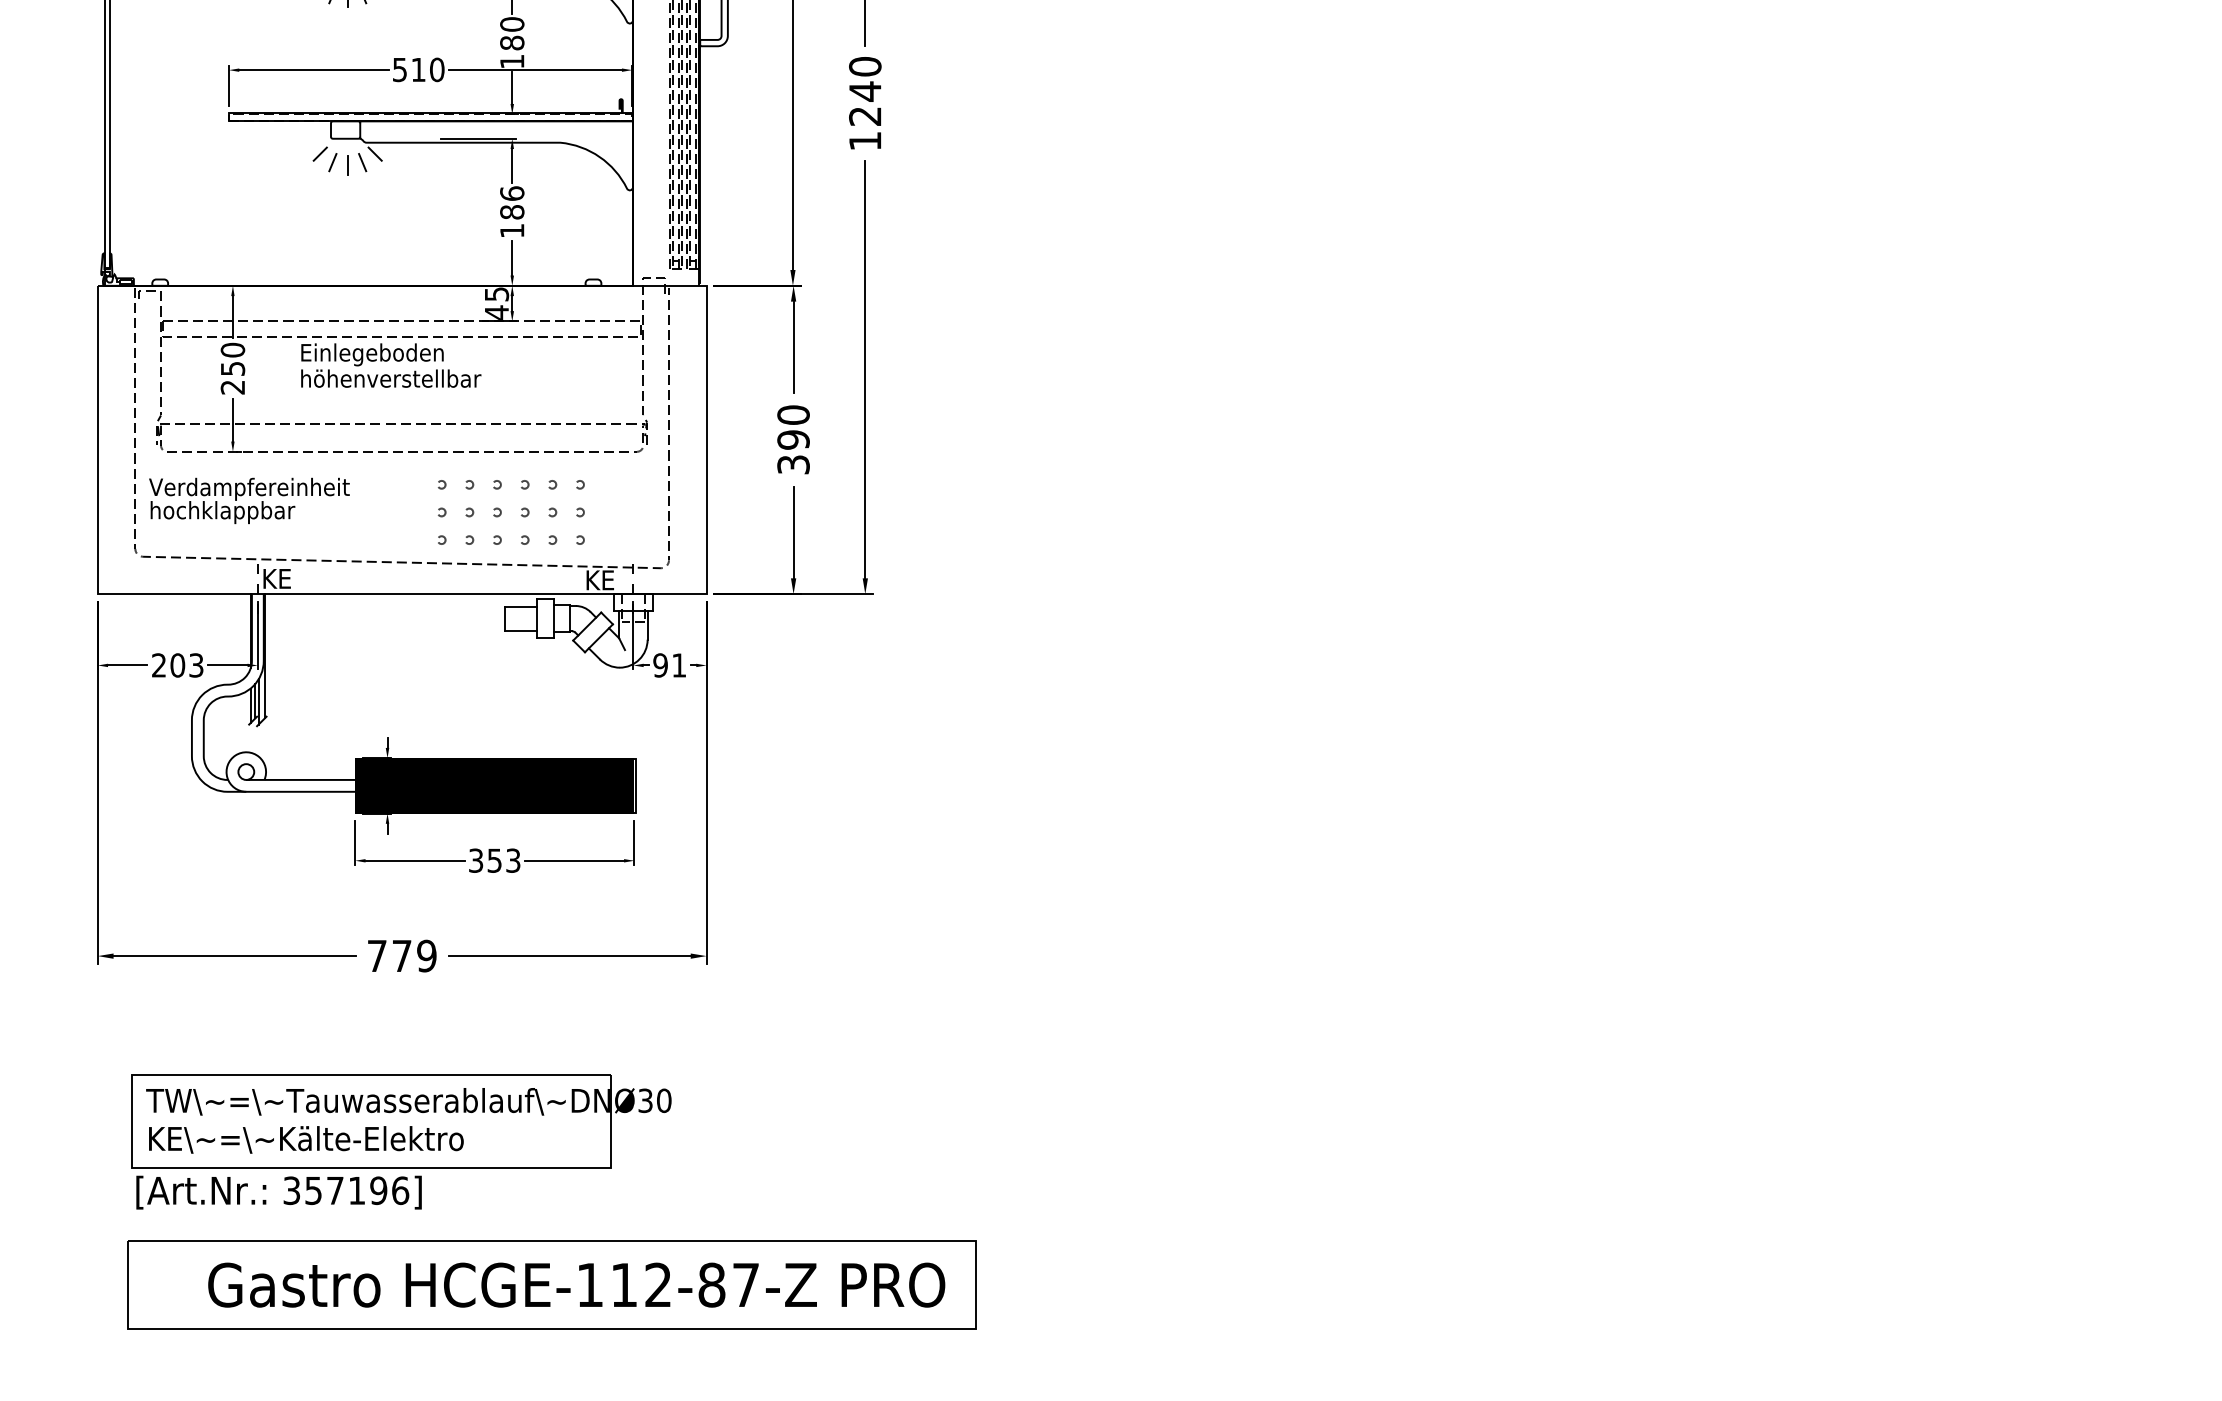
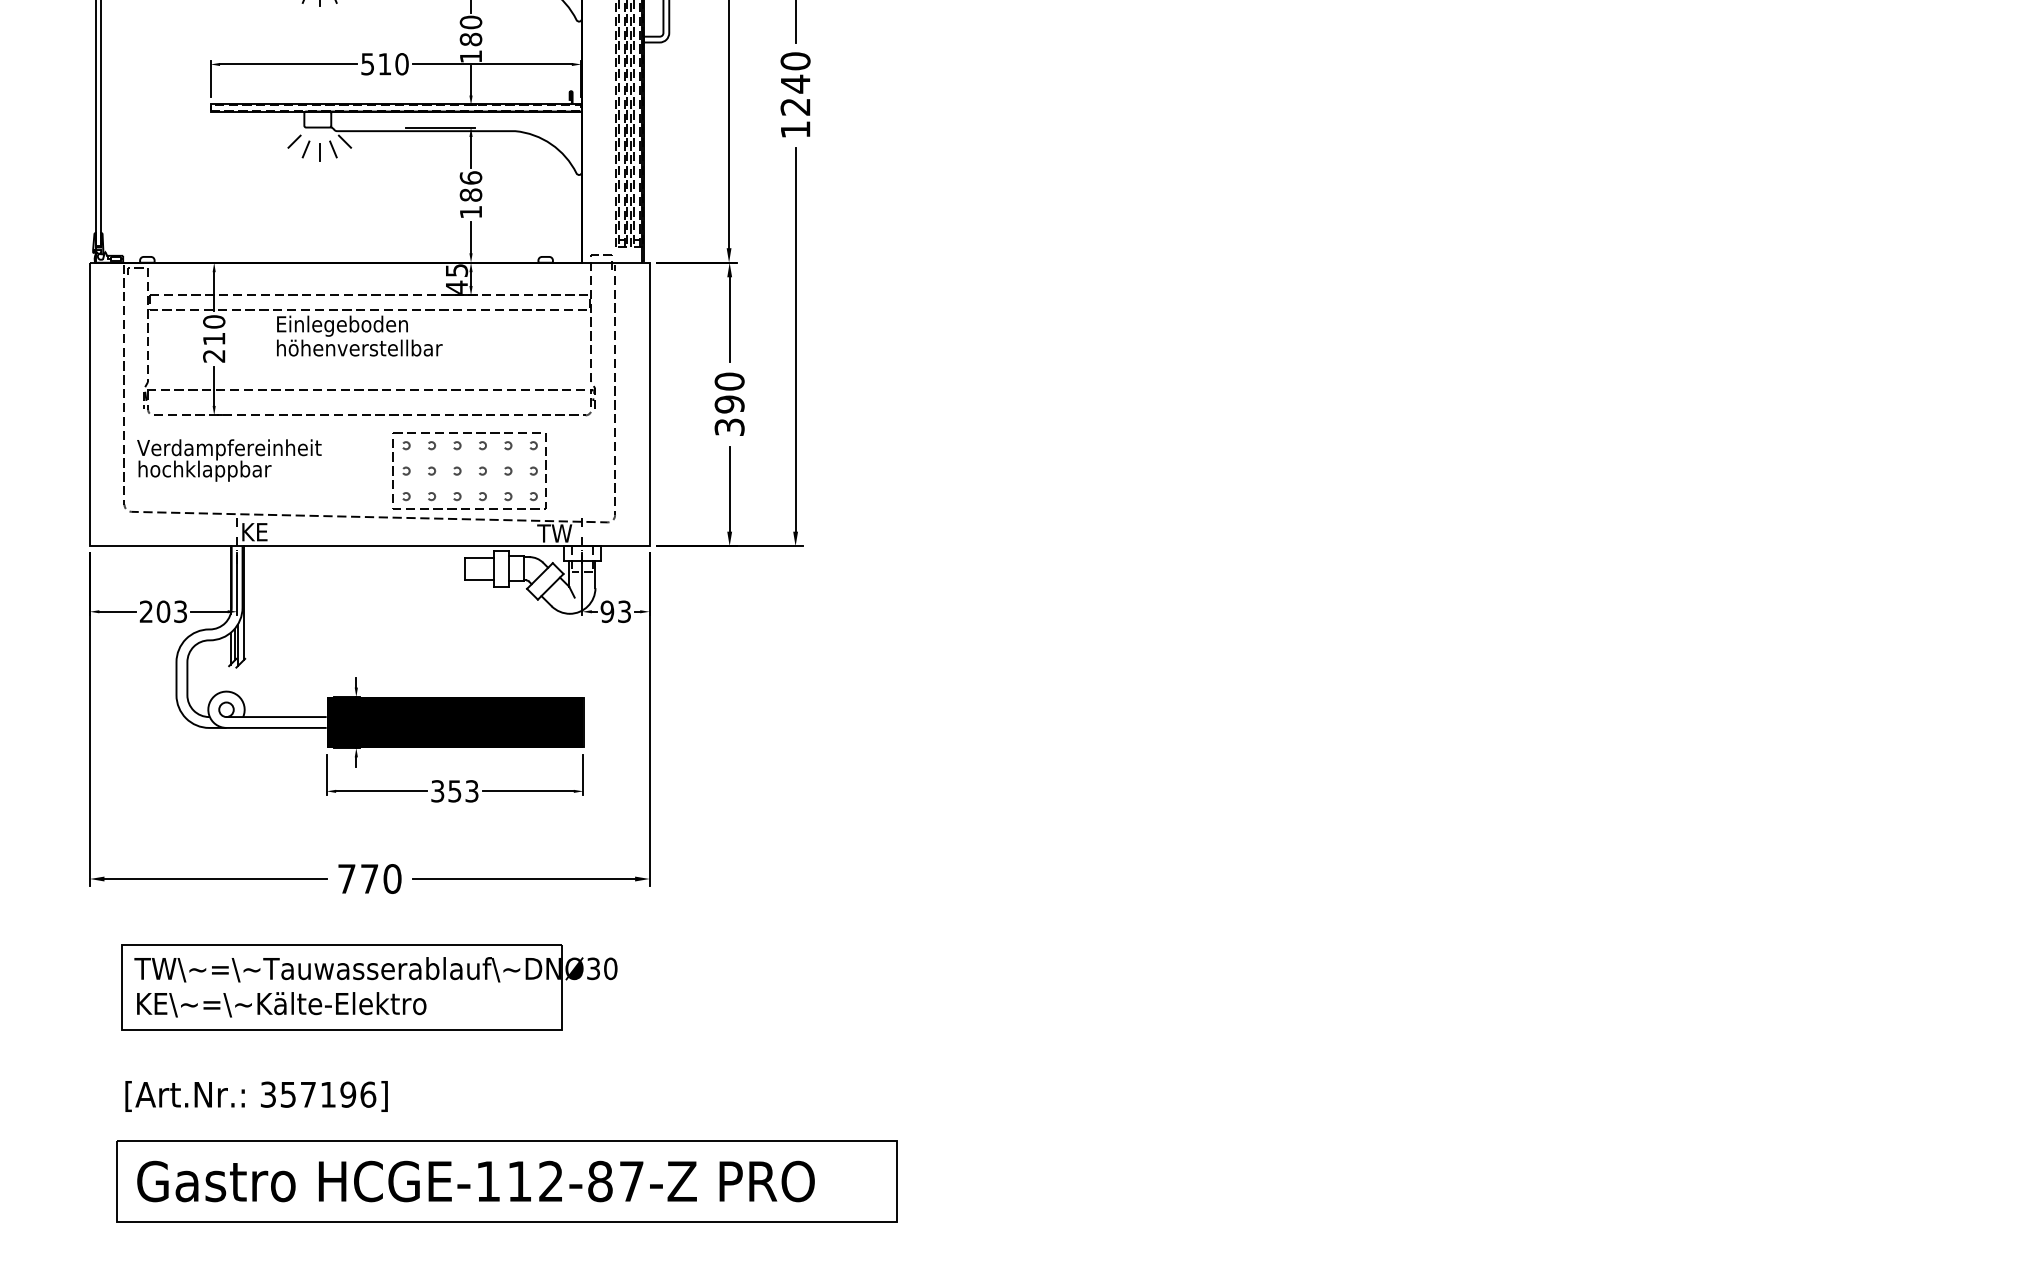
text: (233, 368) -> (214, 338), 250 -> 210
part: (510, 471) -> (469, 433), added
text: (603, 580) -> (554, 533), KE -> TW
text: (679, 665) -> (624, 611), 91 -> 93
text: (426, 956) -> (392, 879), 779 -> 770
part: (401, 1121) -> (369, 987), moved
text: (576, 1284) -> (475, 1180), moved

